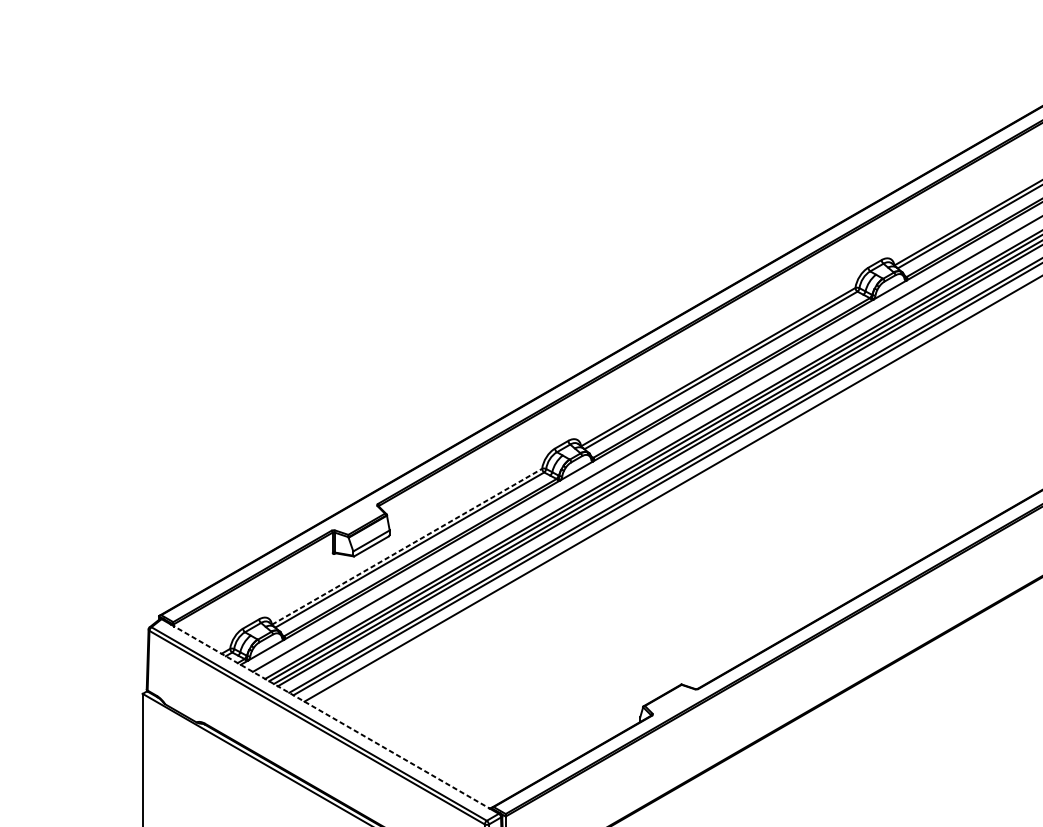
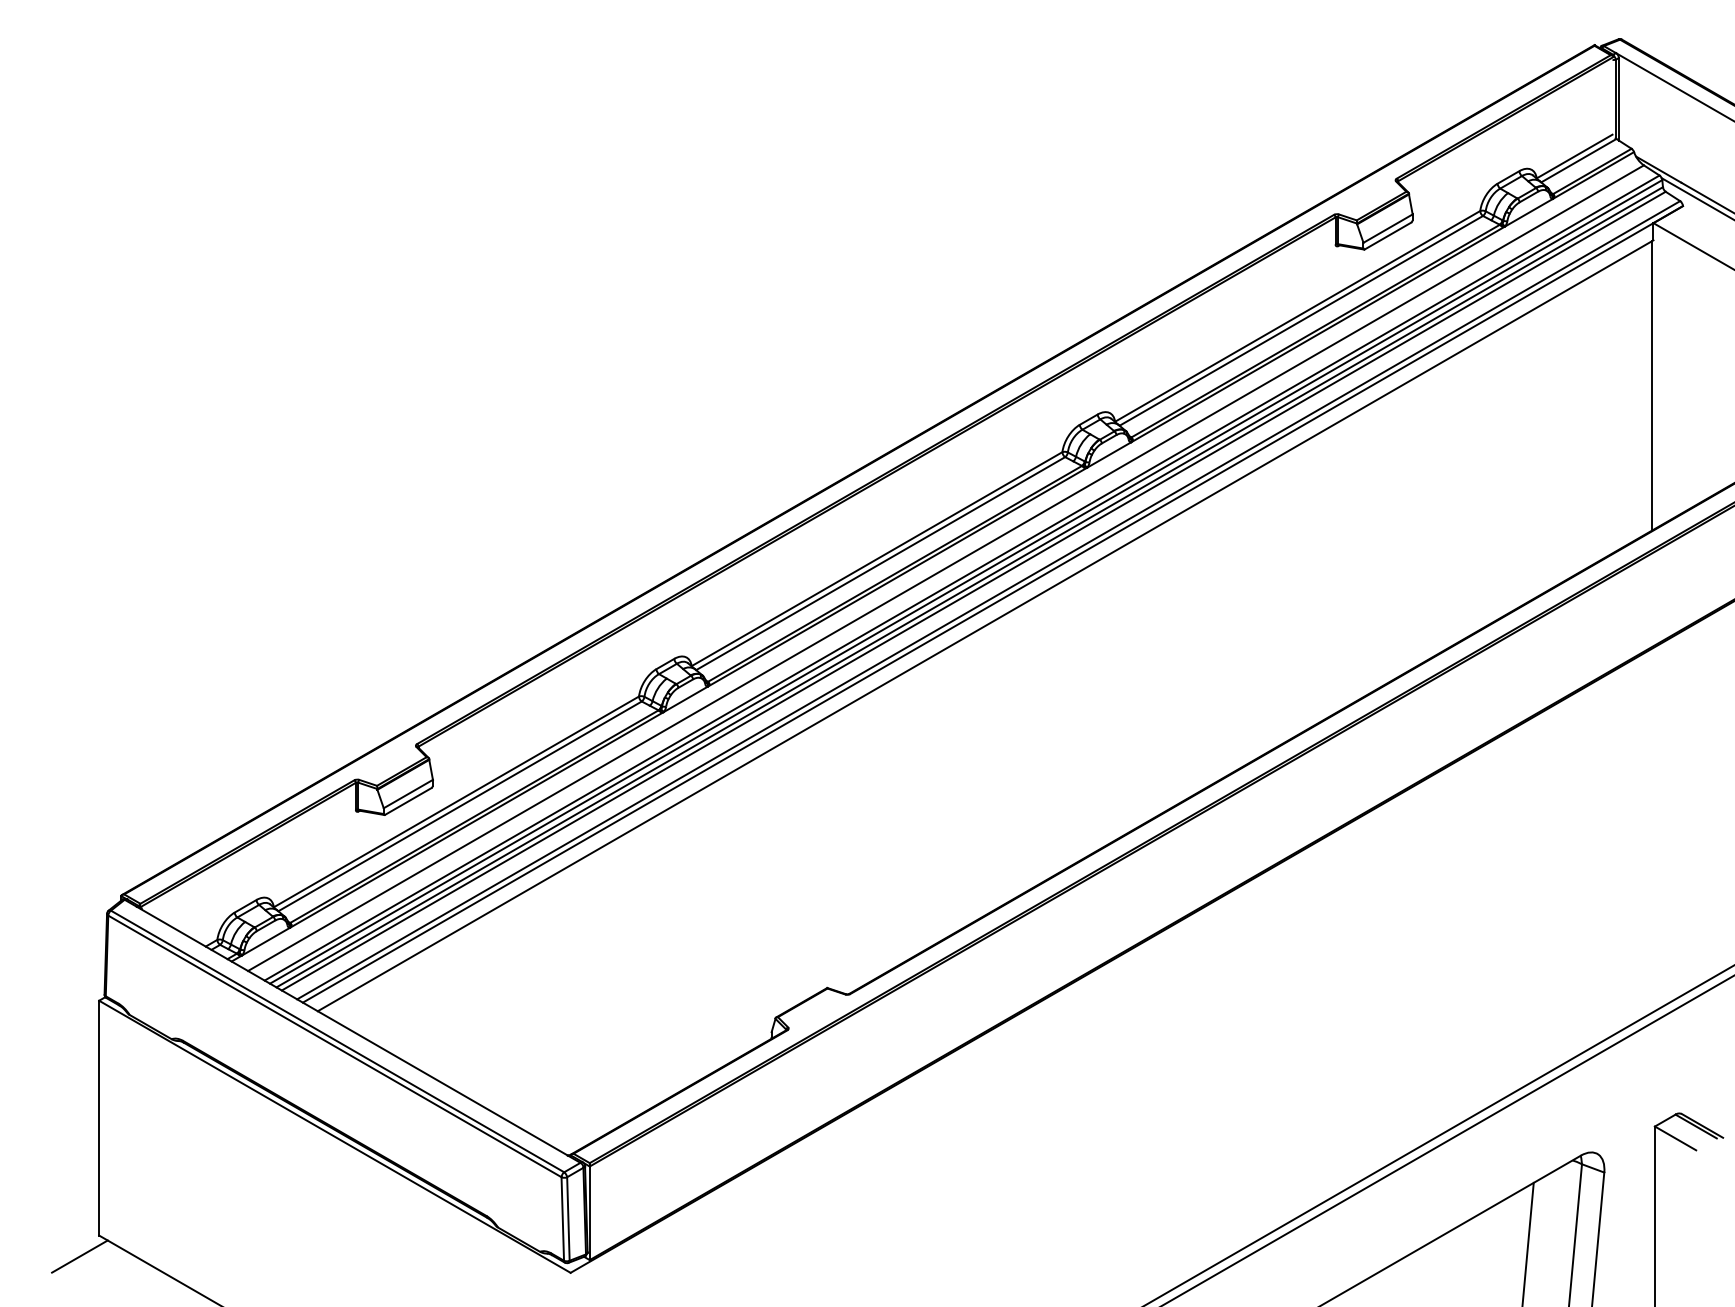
line: (407, 546) -> (456, 801), dashed -> solid
line: (330, 716) -> (353, 1031), dashed -> solid

